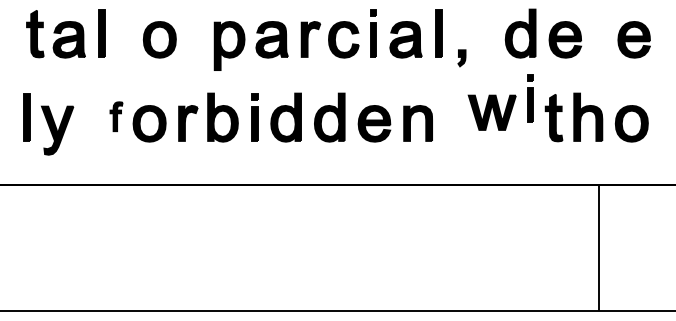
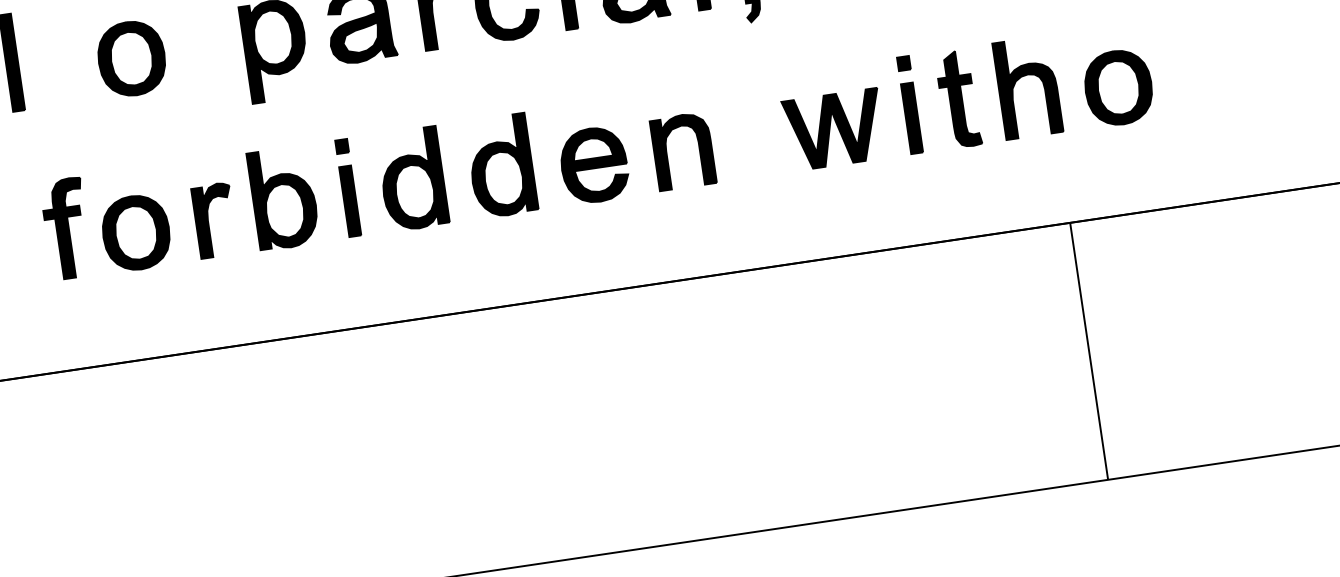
part: (530, 98) -> (910, 105), moved
part: (491, 112) -> (832, 129), moved
part: (116, 116) -> (66, 227), size x1.67

